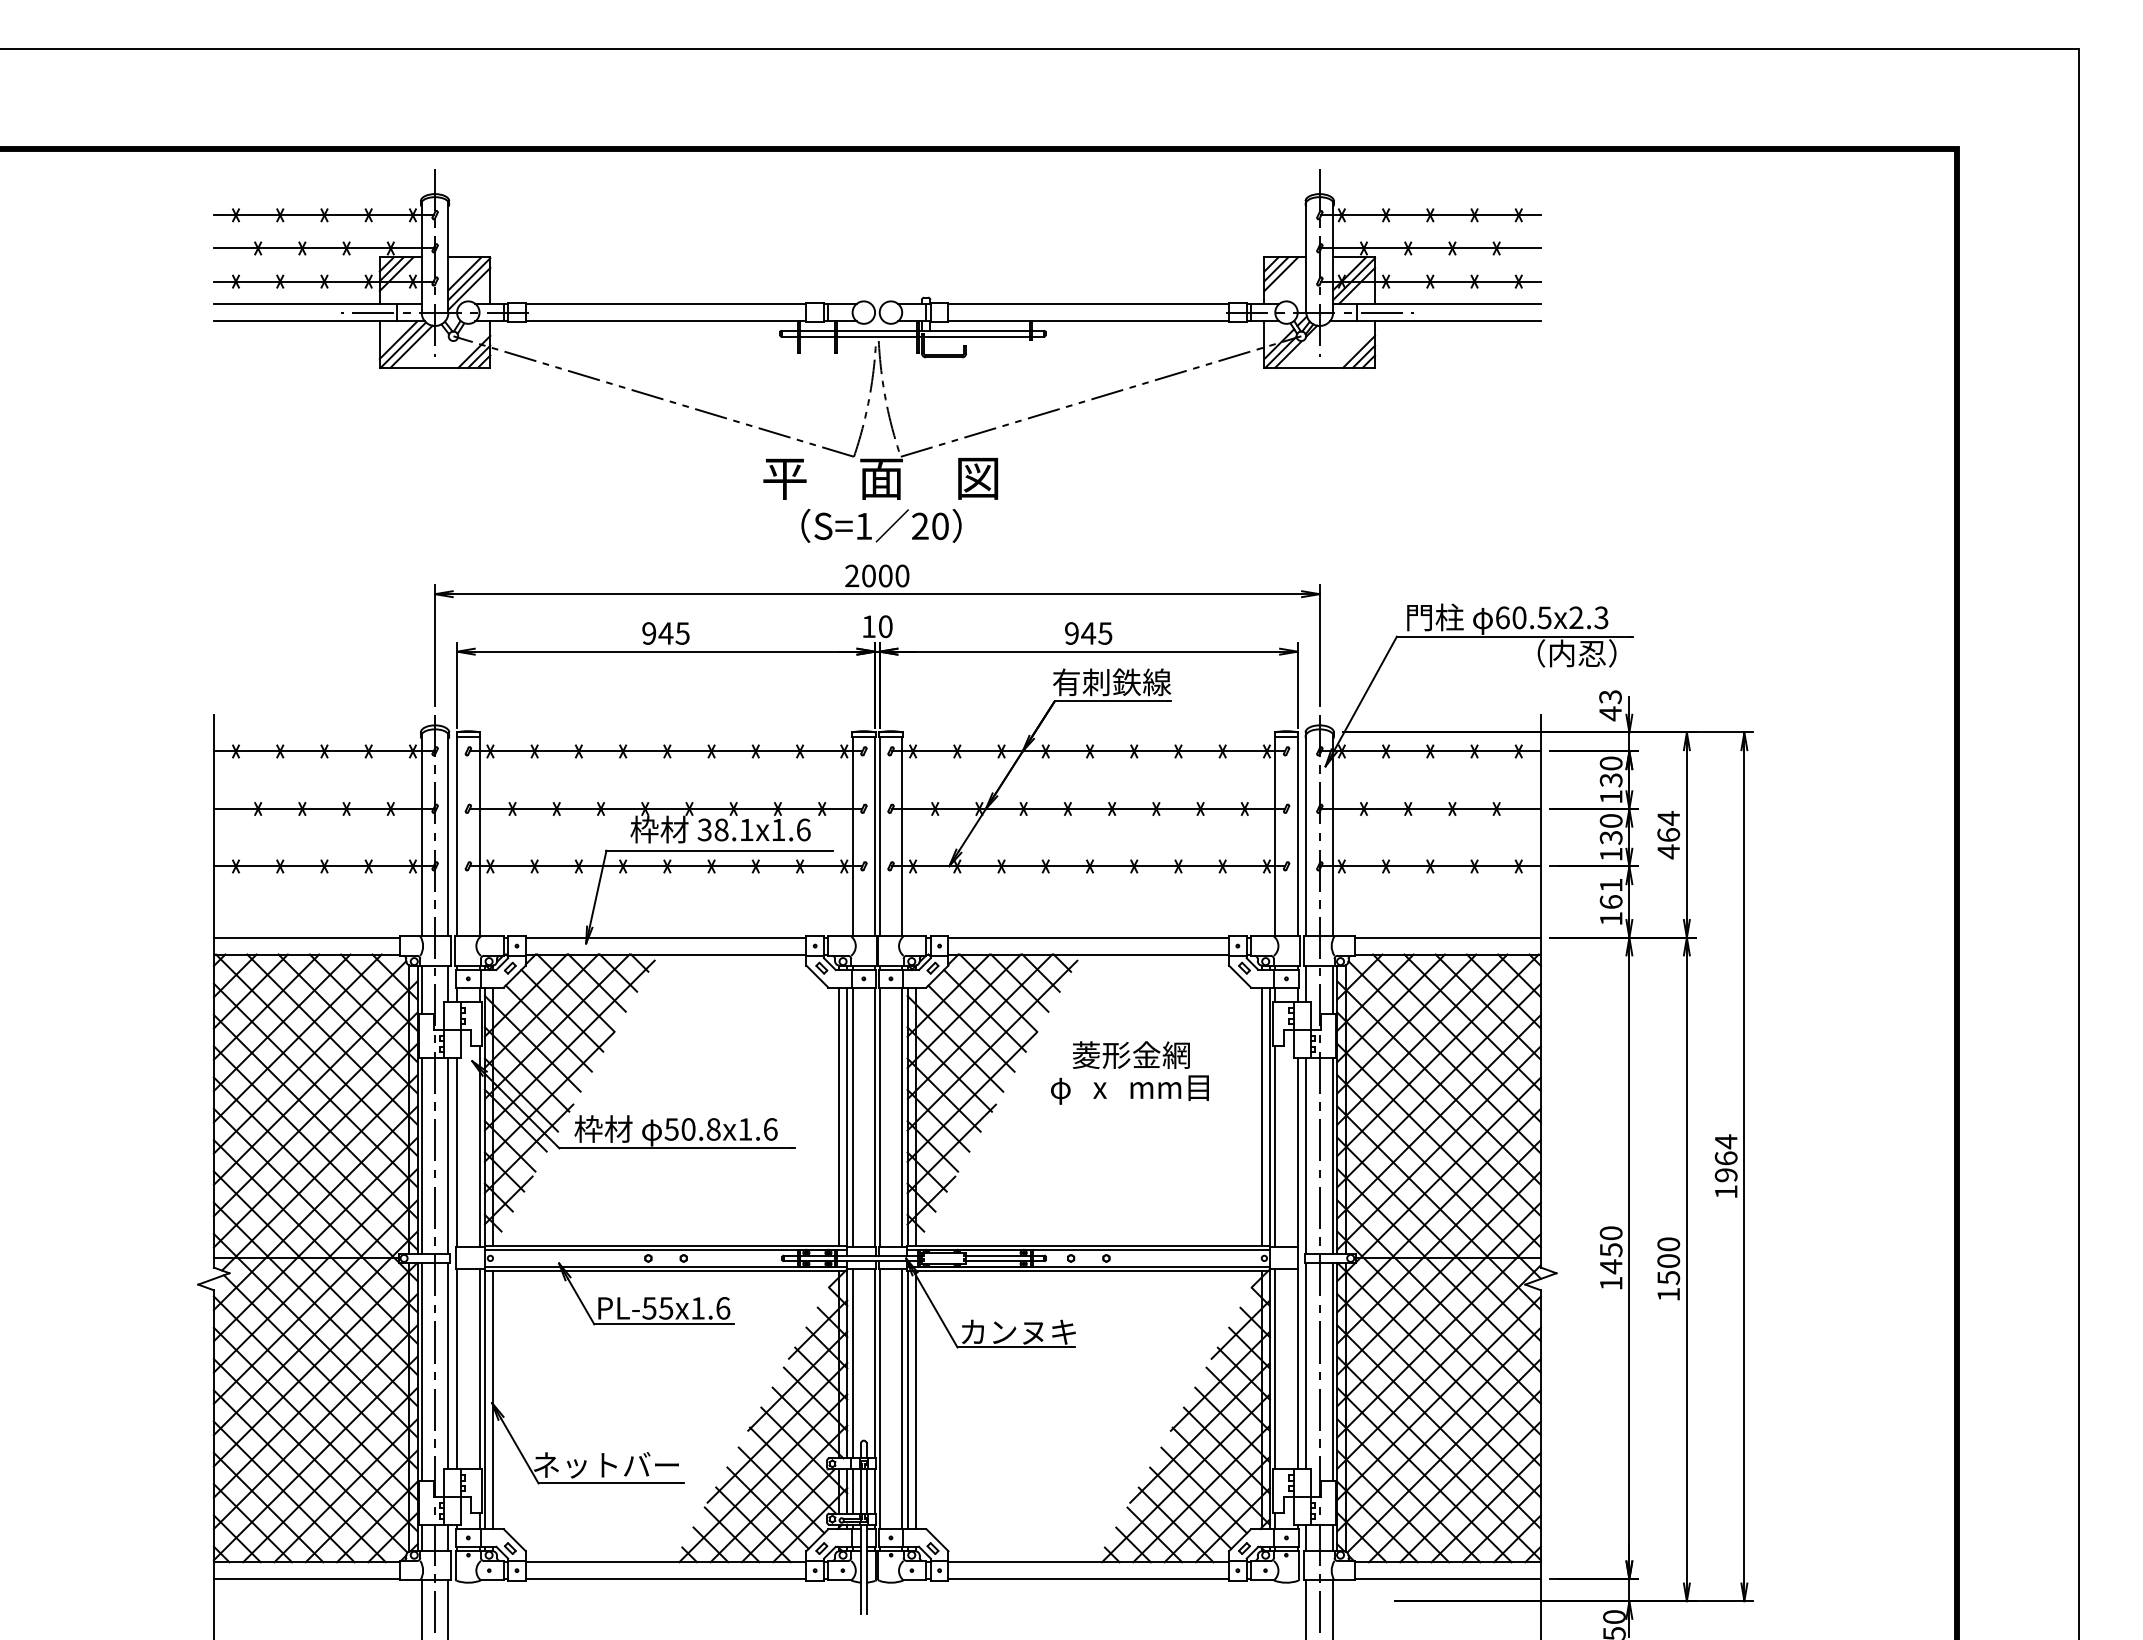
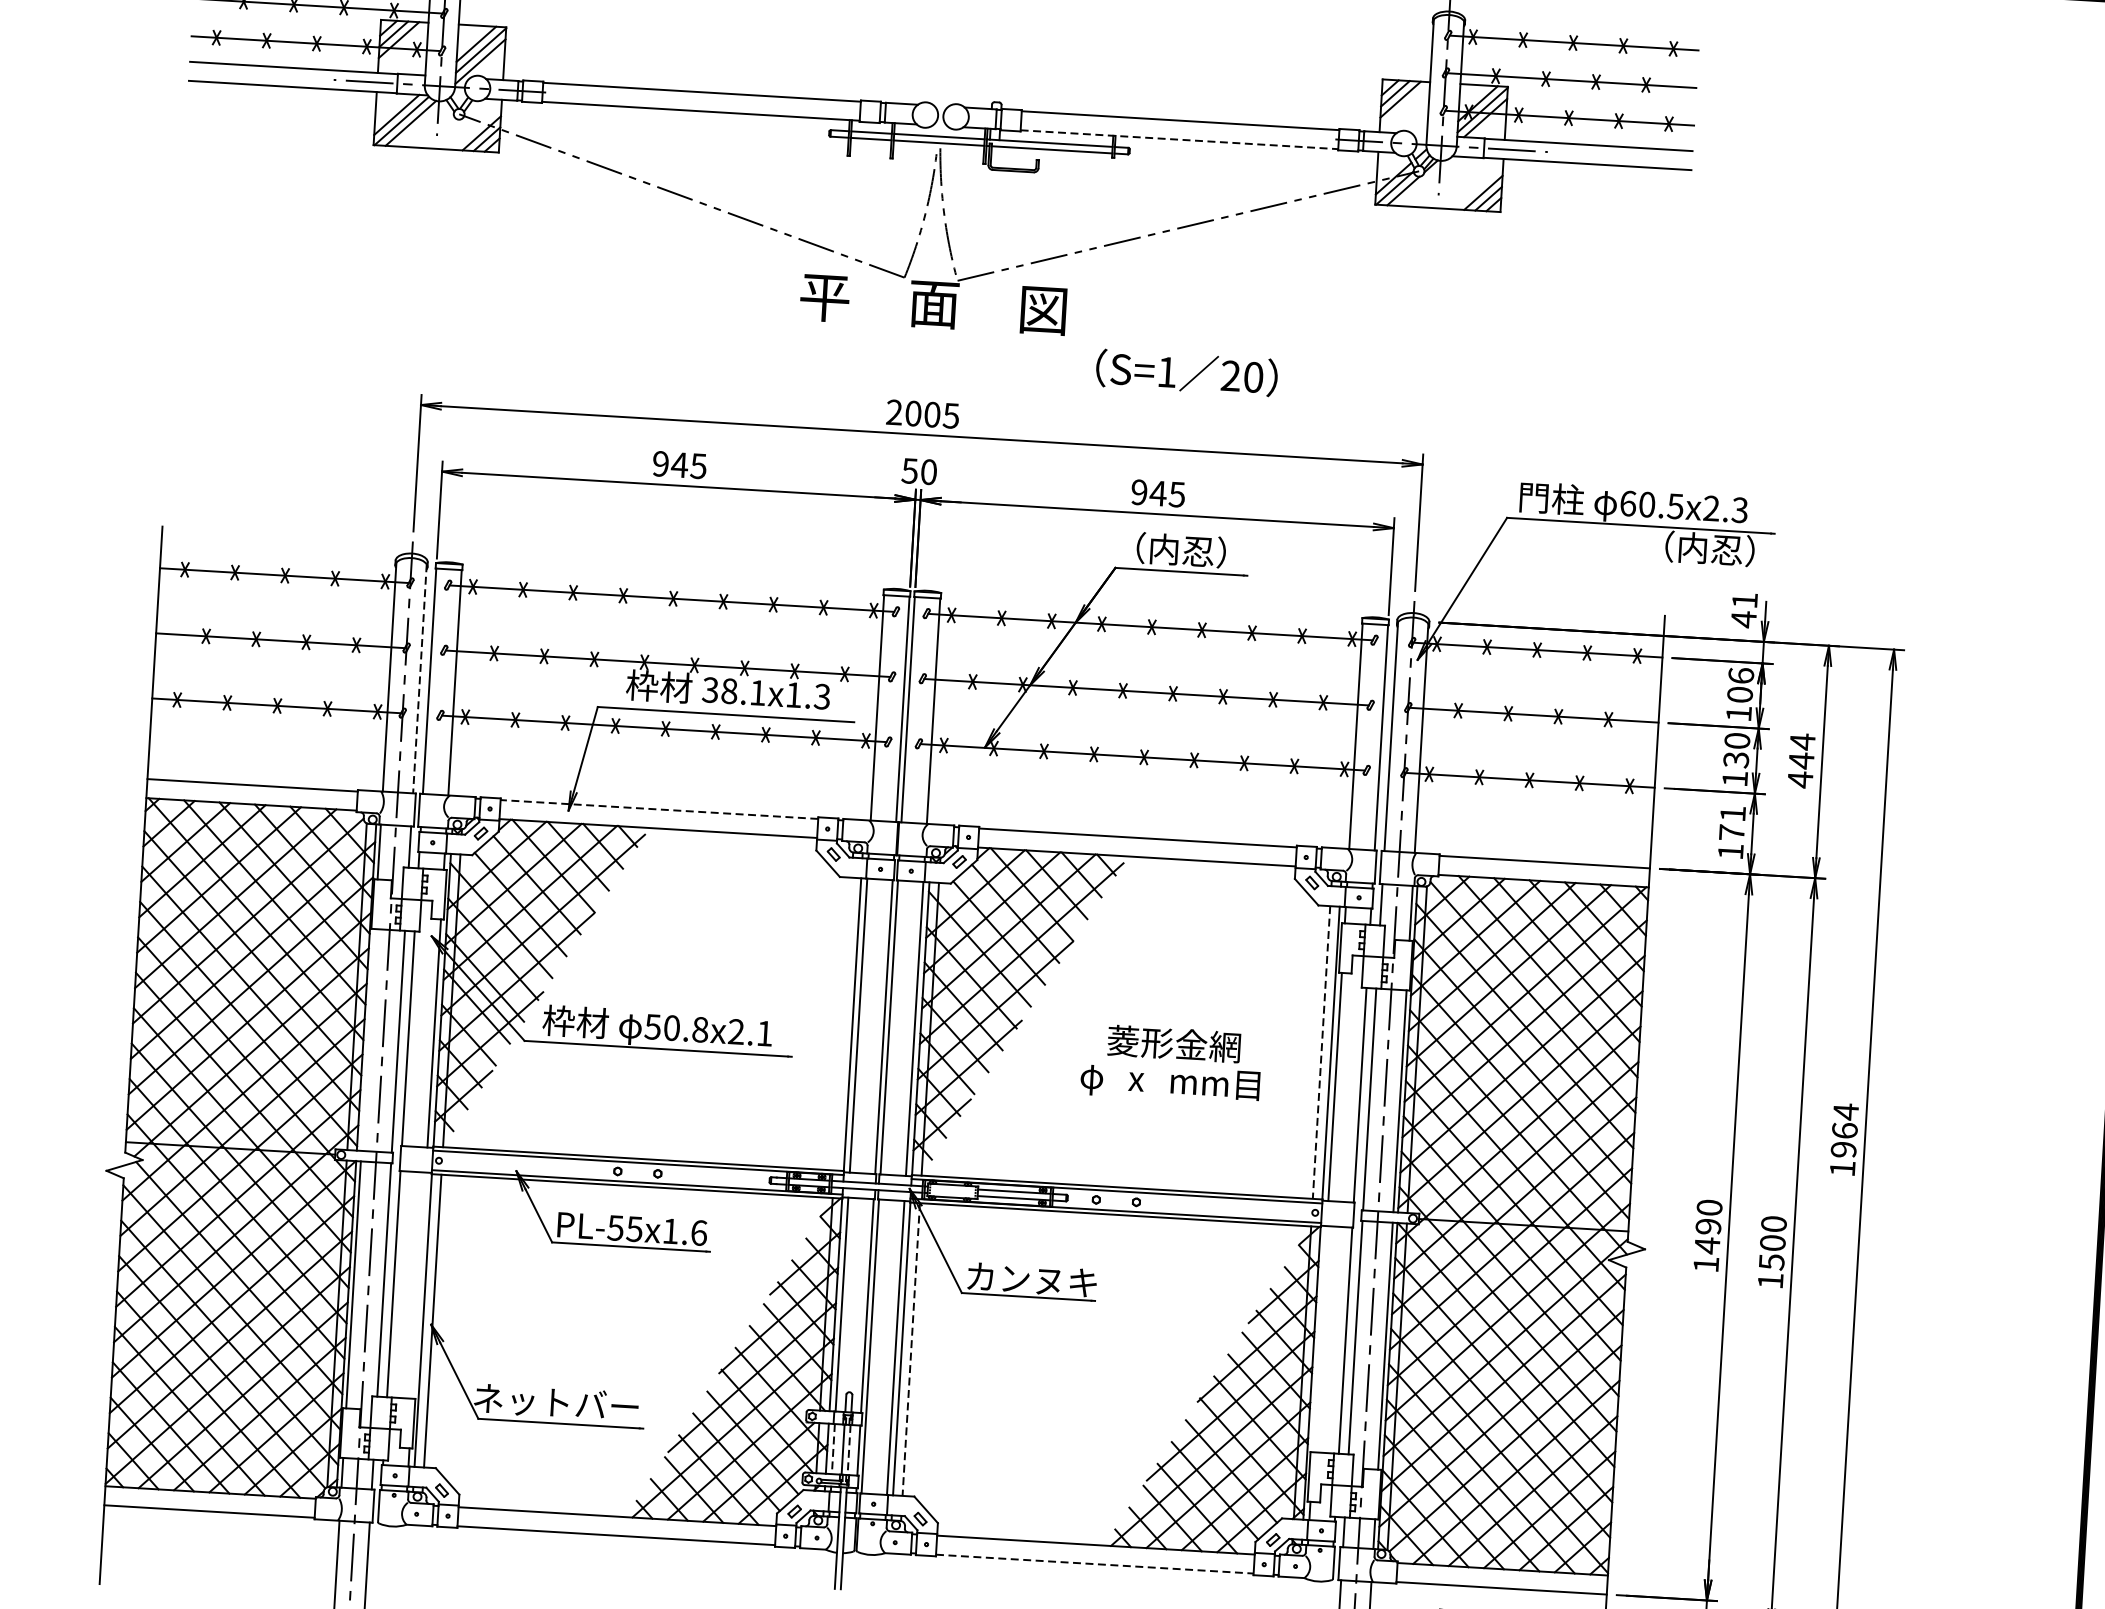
line: (1089, 321) -> (1180, 140), solid -> dashed
text: (881, 525) -> (1186, 372), moved
text: (902, 575) -> (951, 415), 2000 -> 2005
text: (868, 626) -> (909, 470), 10 -> 50
text: (1112, 682) -> (1182, 550), 有刺鉄線 -> （内忍）
text: (1610, 697) -> (1744, 601), 43 -> 41
text: (1610, 771) -> (1739, 684), 130 -> 106
text: (803, 829) -> (822, 696), 38.1x1.6 -> 38.1x1.3
text: (1668, 834) -> (1801, 760), 464 -> 444
line: (448, 835) -> (419, 679), solid -> dashed
text: (1610, 901) -> (1731, 832), 161 -> 171
line: (665, 937) -> (658, 809), solid -> dashed
text: (1129, 1072) -> (1170, 1063), moved
line: (838, 1116) -> (842, 1023), removed
line: (1261, 1117) -> (1321, 1053), solid -> dashed
text: (757, 1129) -> (750, 1032), 50.8x1.6 -> 50.8x2.1
line: (421, 1155) -> (367, 1039), removed
text: (1610, 1250) -> (1707, 1227), 1450 -> 1490
line: (479, 1369) -> (419, 1285), removed
line: (1275, 1369) -> (1320, 1339), removed
line: (915, 1400) -> (910, 1350), solid -> dashed
line: (852, 1492) -> (833, 1450), solid -> dashed
line: (866, 1492) -> (849, 1451), solid -> dashed
line: (1089, 1579) -> (1095, 1564), solid -> dashed

